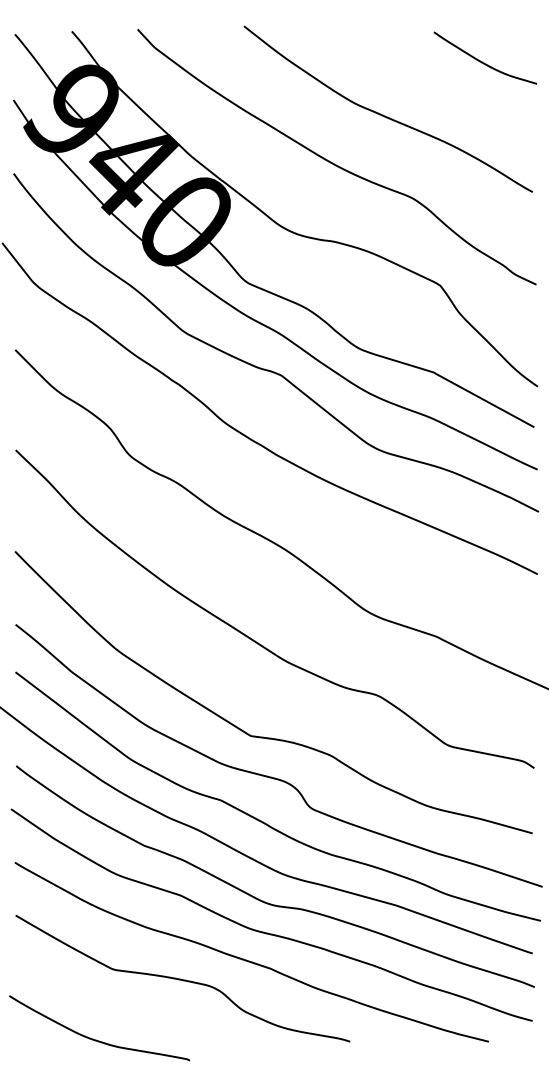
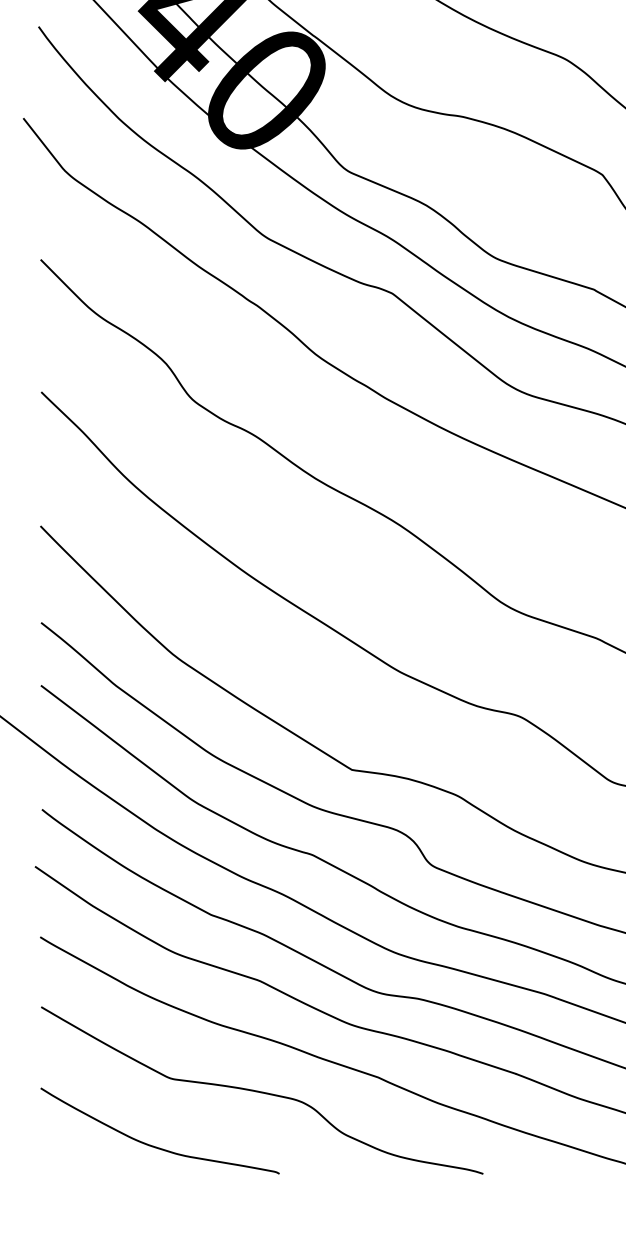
curve: (96, 1039) -> (155, 1145), moved

